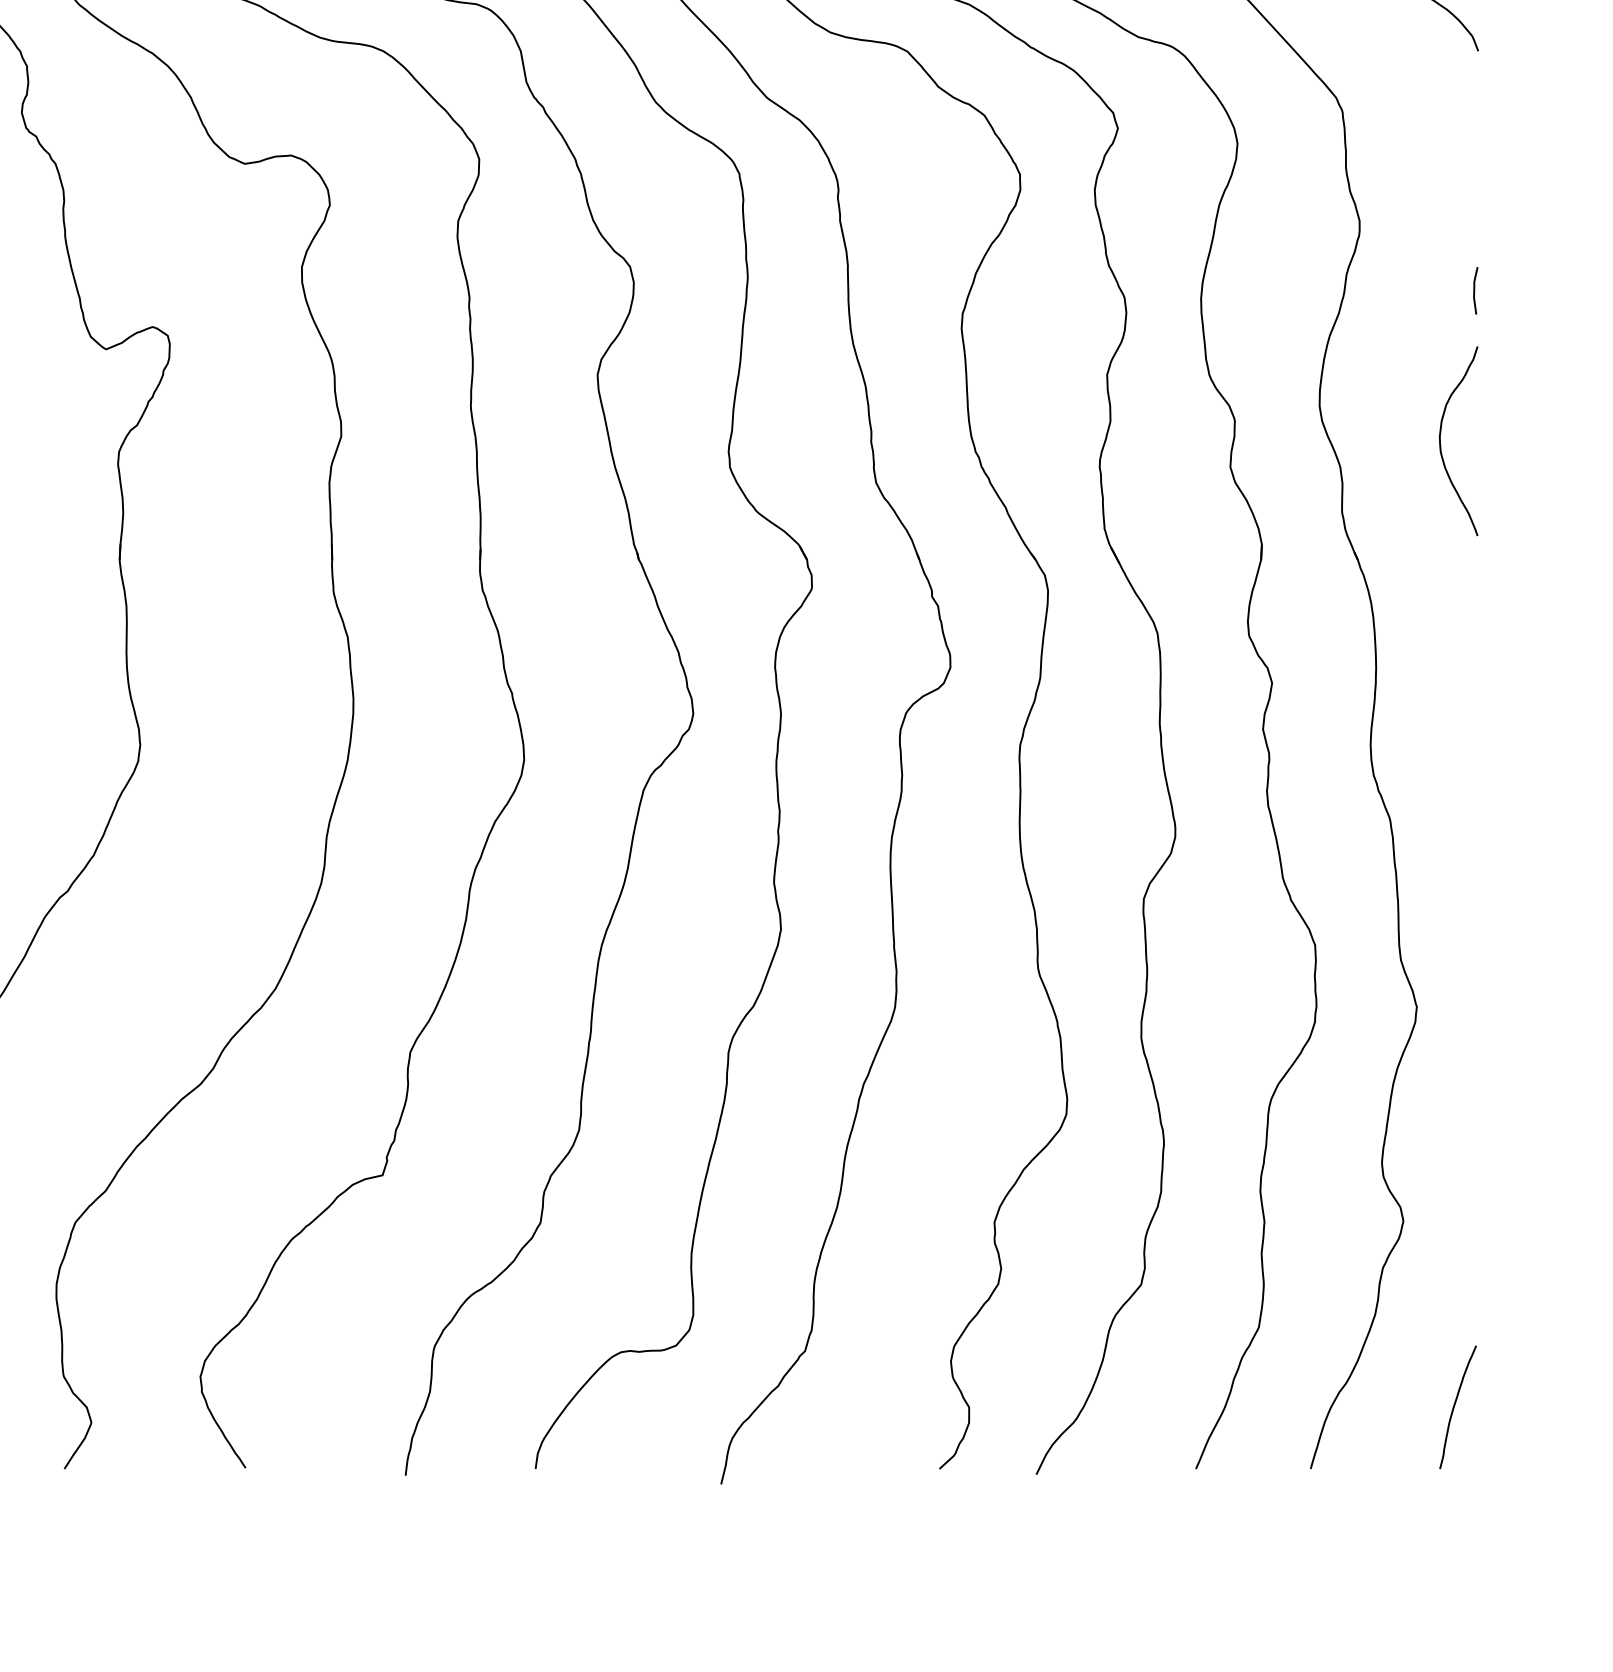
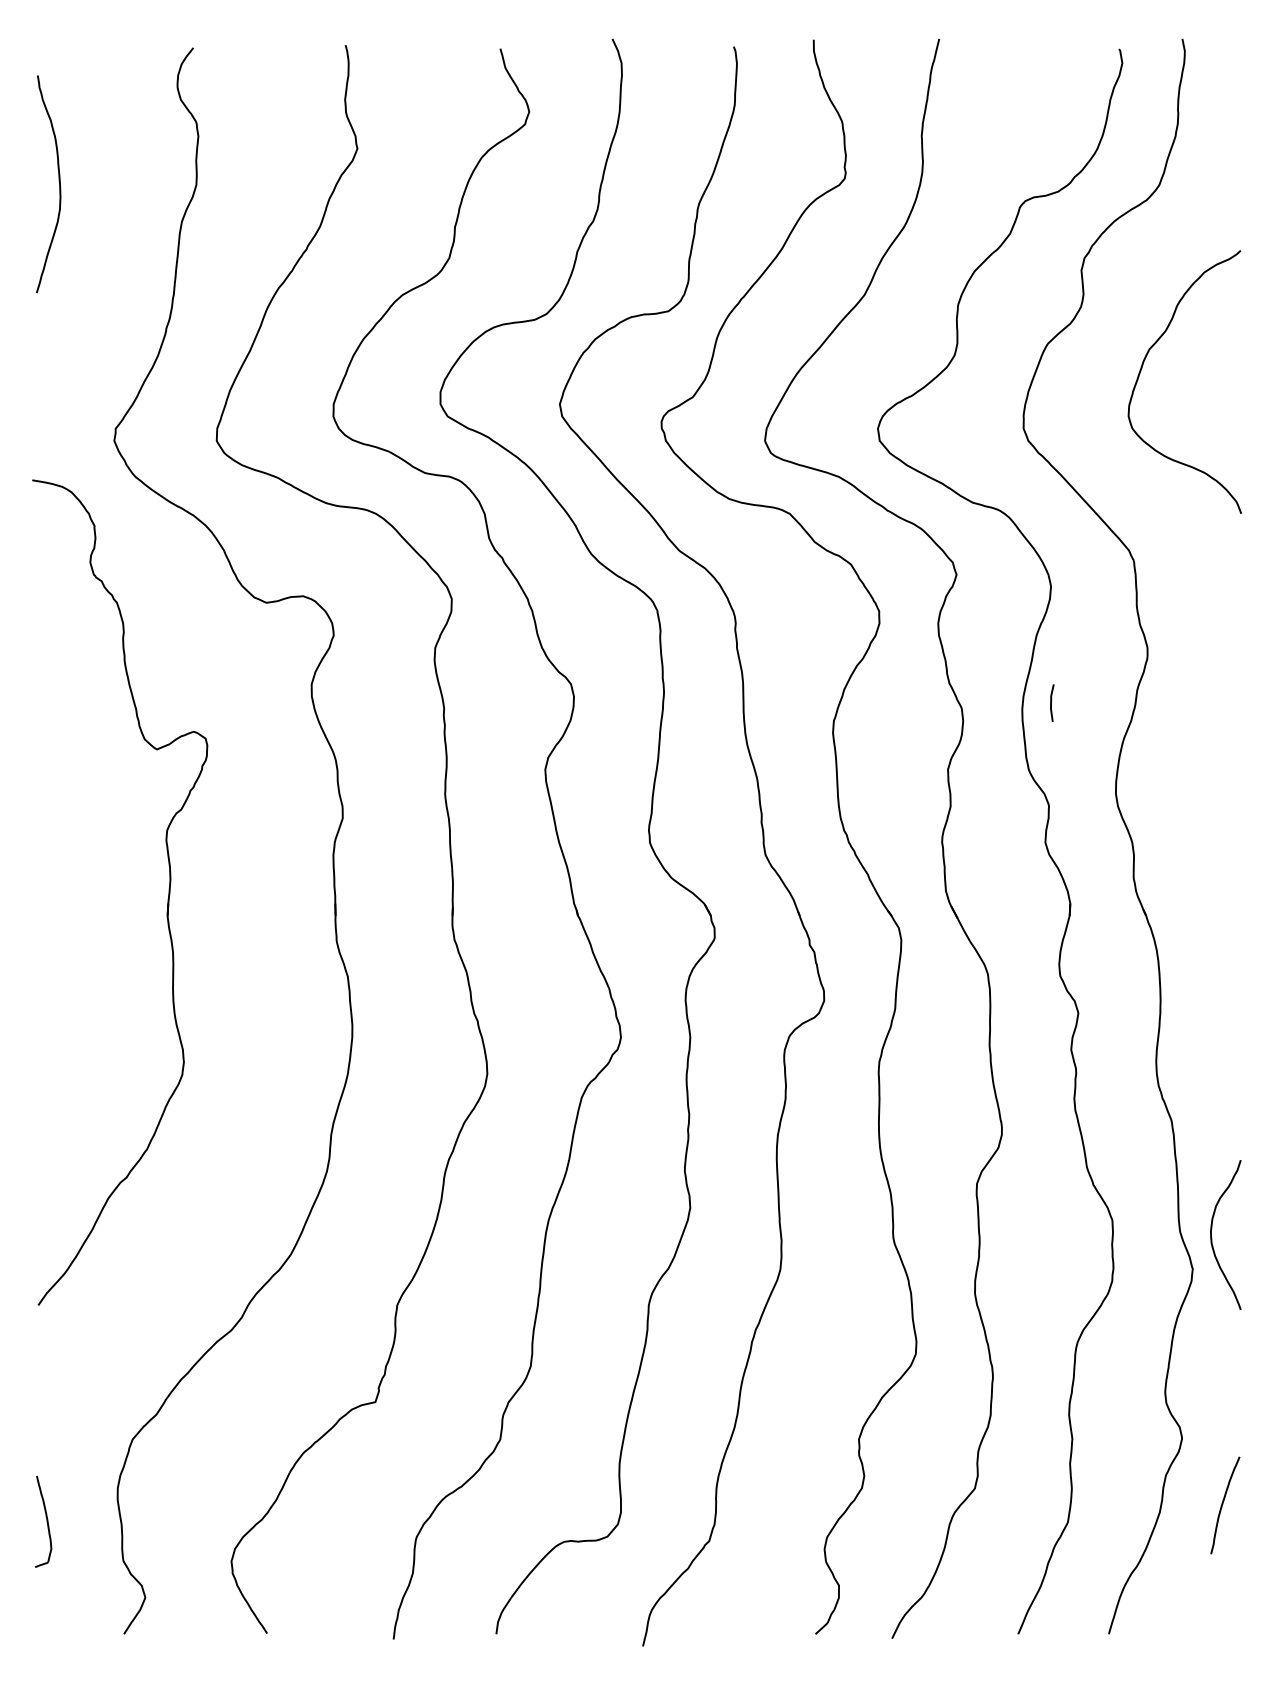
curve: (1474, 289) -> (1051, 702), moved
curve: (1441, 444) -> (1212, 1237), moved
curve: (1455, 1406) -> (1223, 1504), moved

